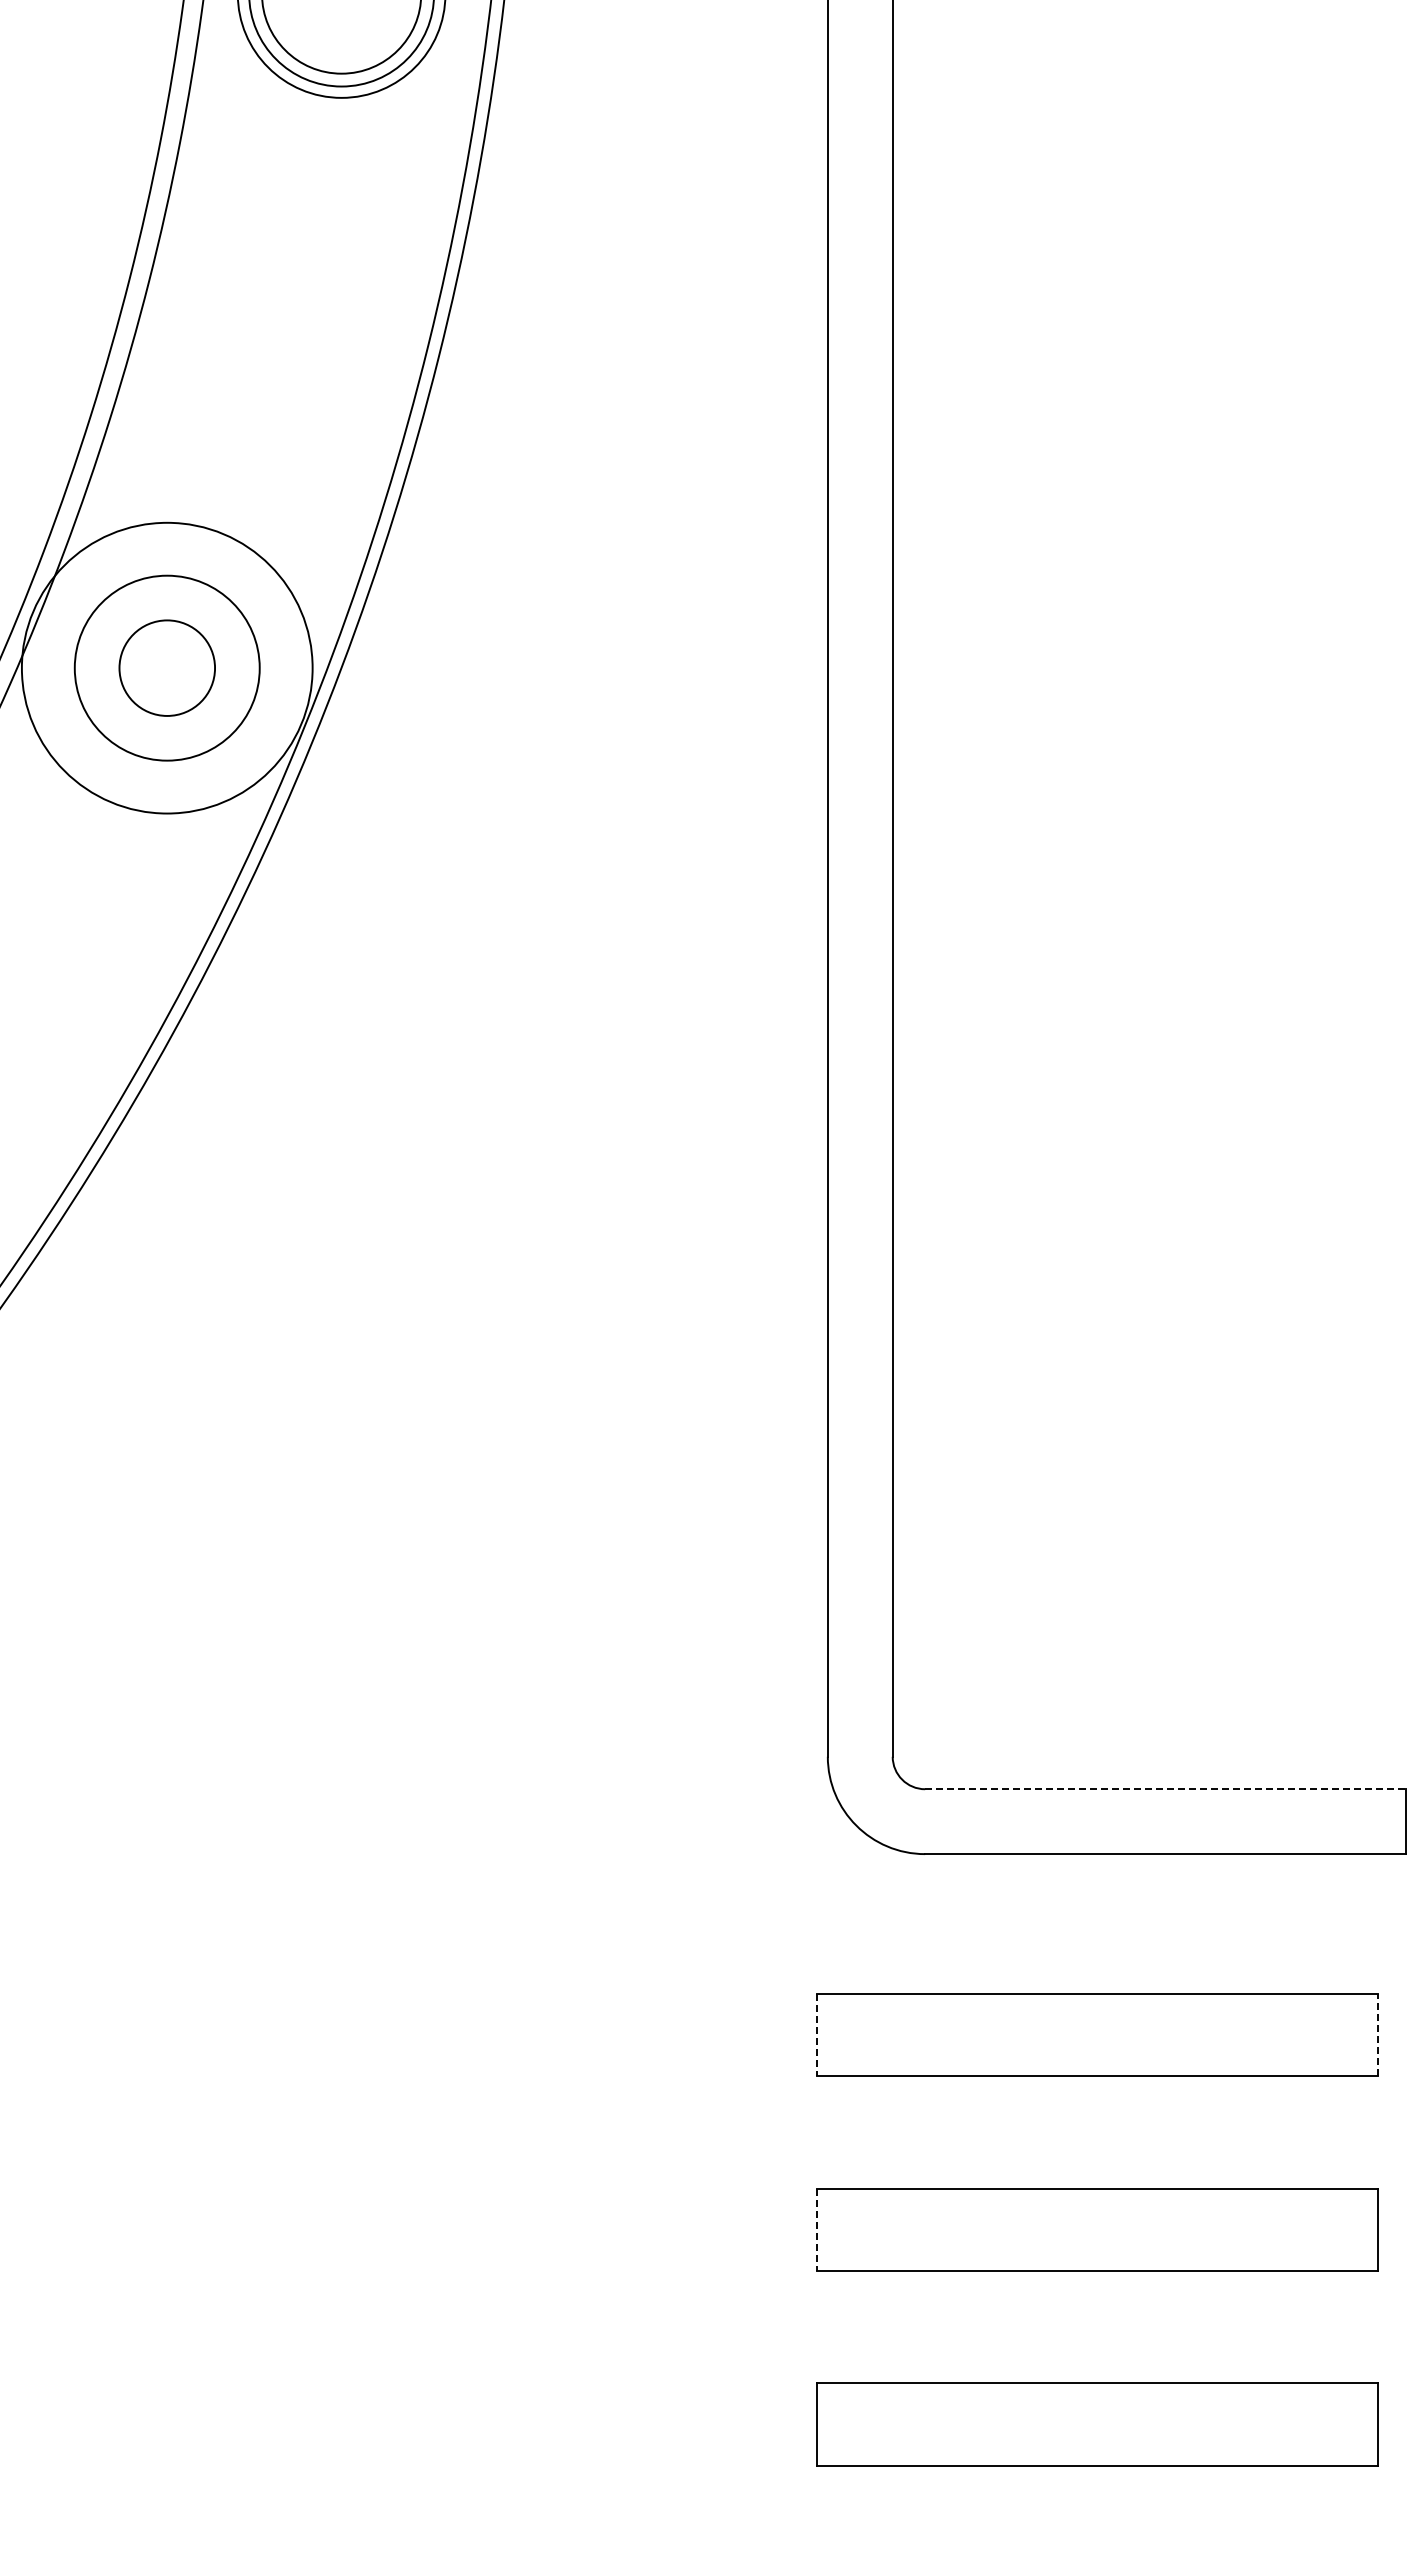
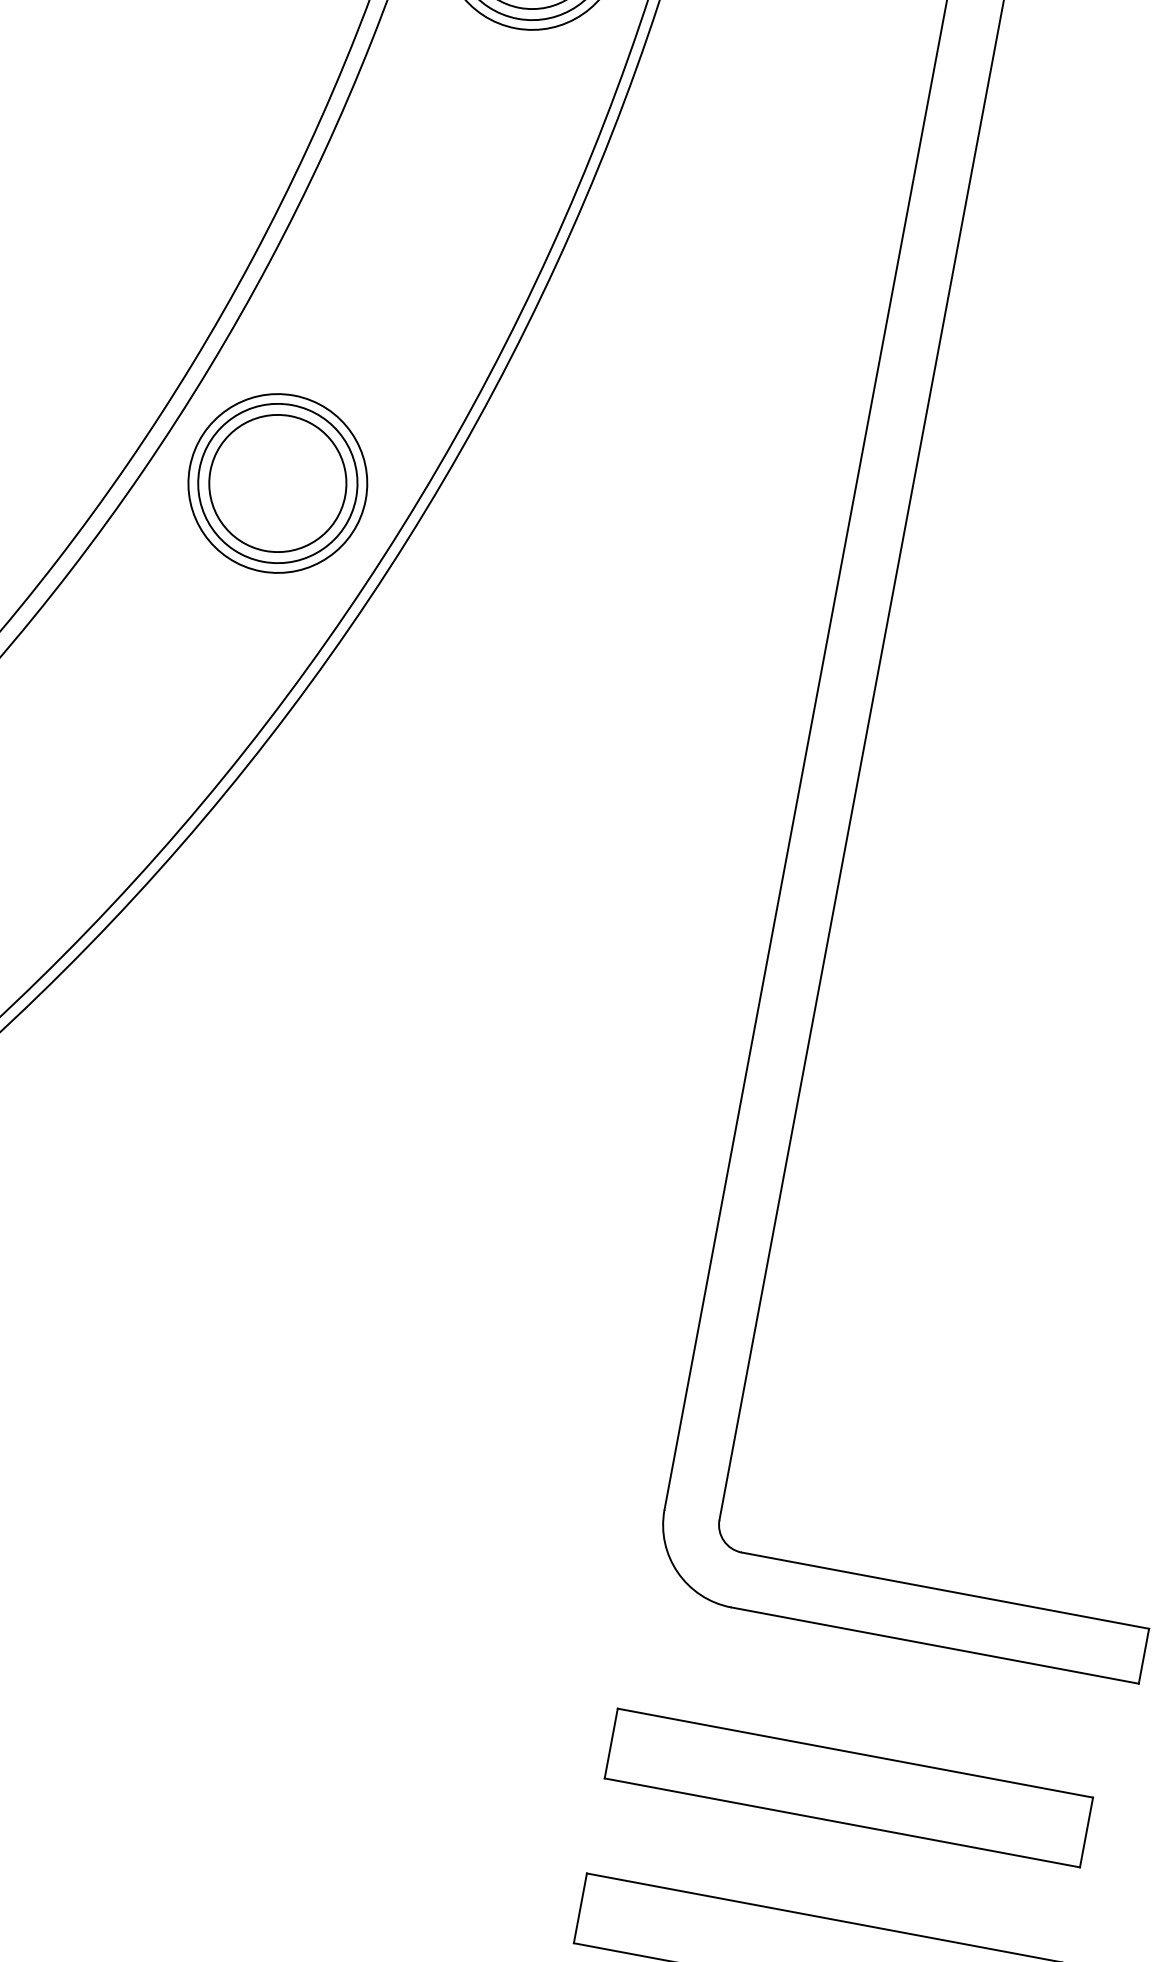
circle: (166, 667) -> (277, 482), size x1.67
circle: (167, 668) -> (278, 483), size x0.71
line: (1165, 1789) -> (945, 1590), dashed -> solid
line: (1378, 2034) -> (1086, 1831), dashed -> solid
line: (816, 2035) -> (610, 1743), dashed -> solid
line: (816, 2230) -> (579, 1908), dashed -> solid

